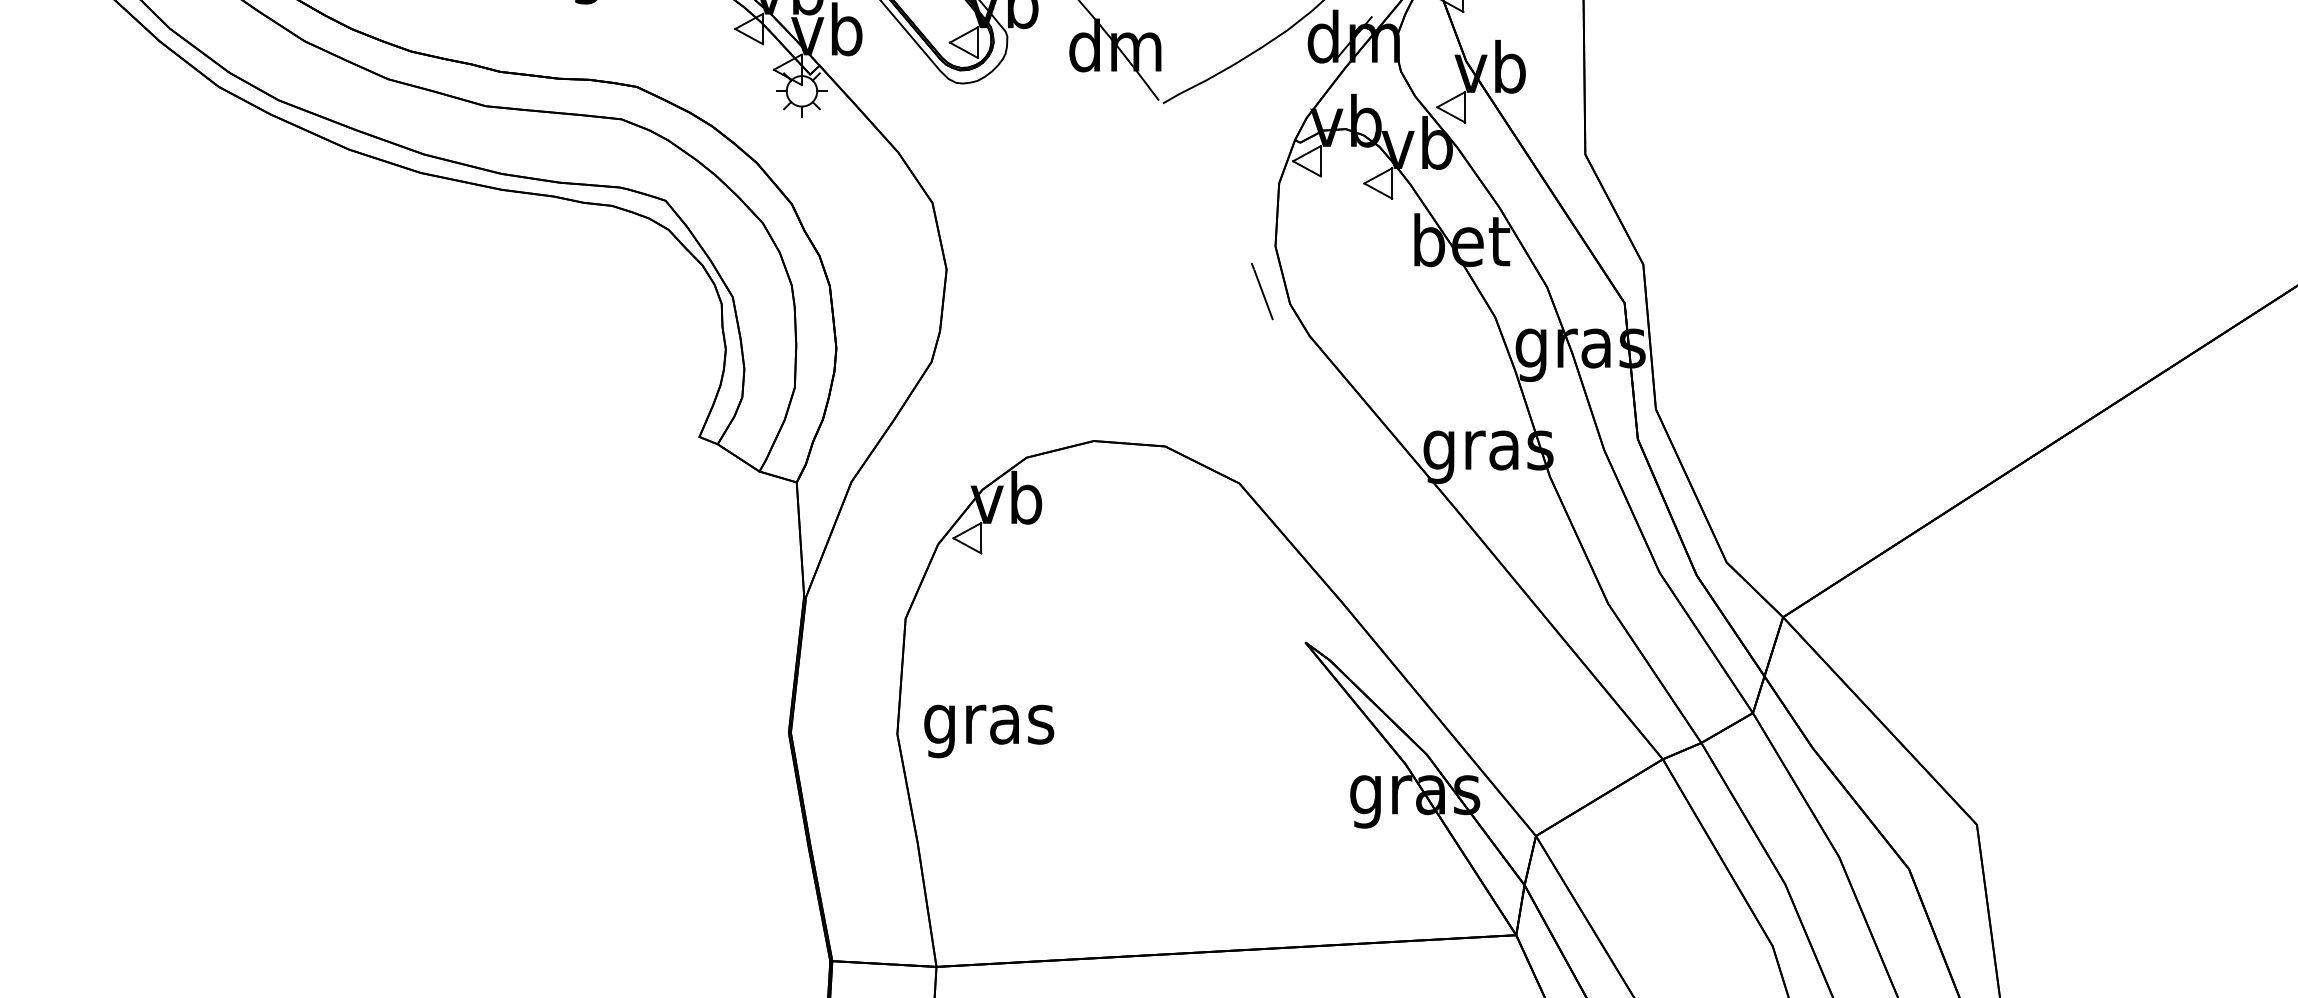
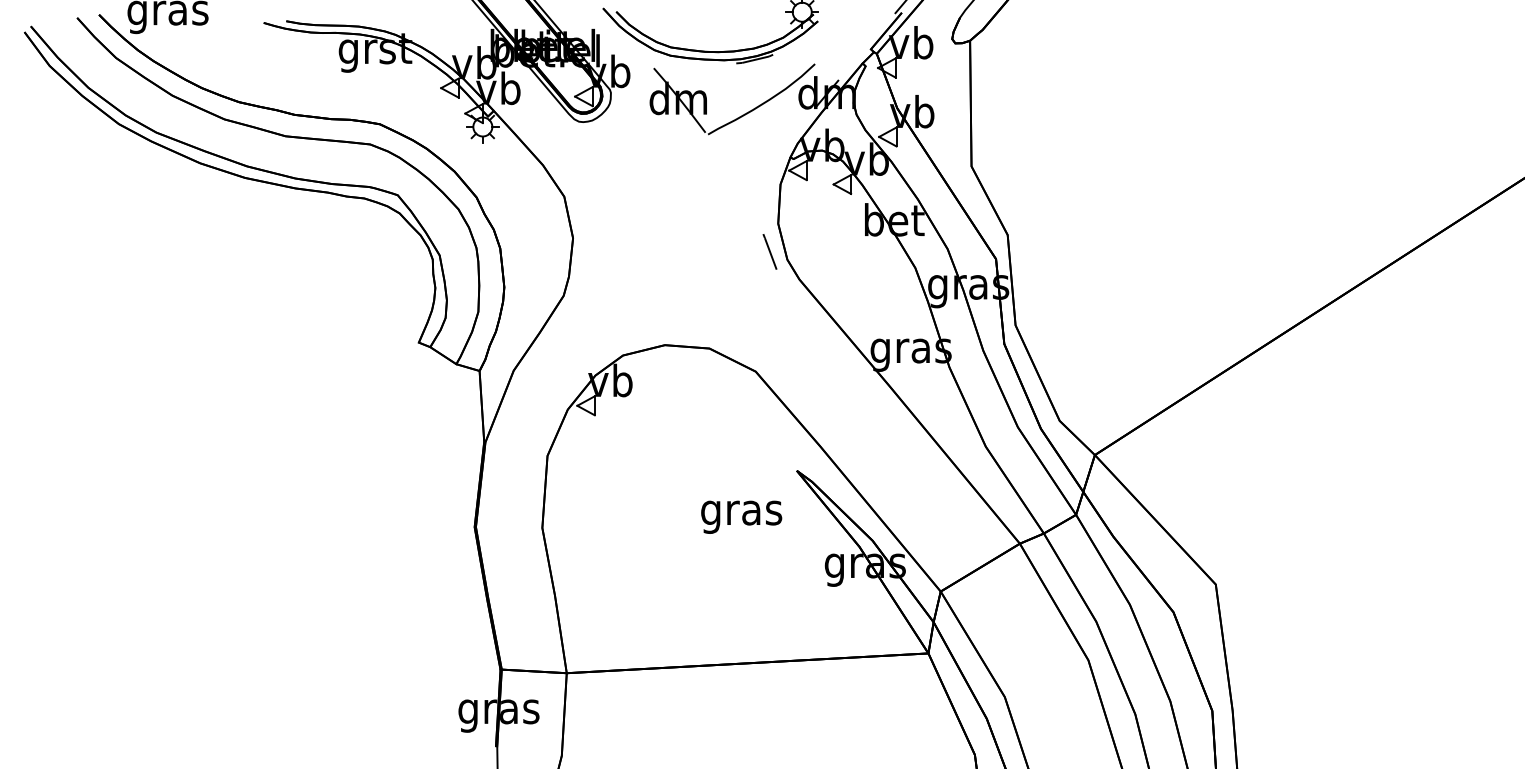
text: (988, 730) -> (741, 516), moved

